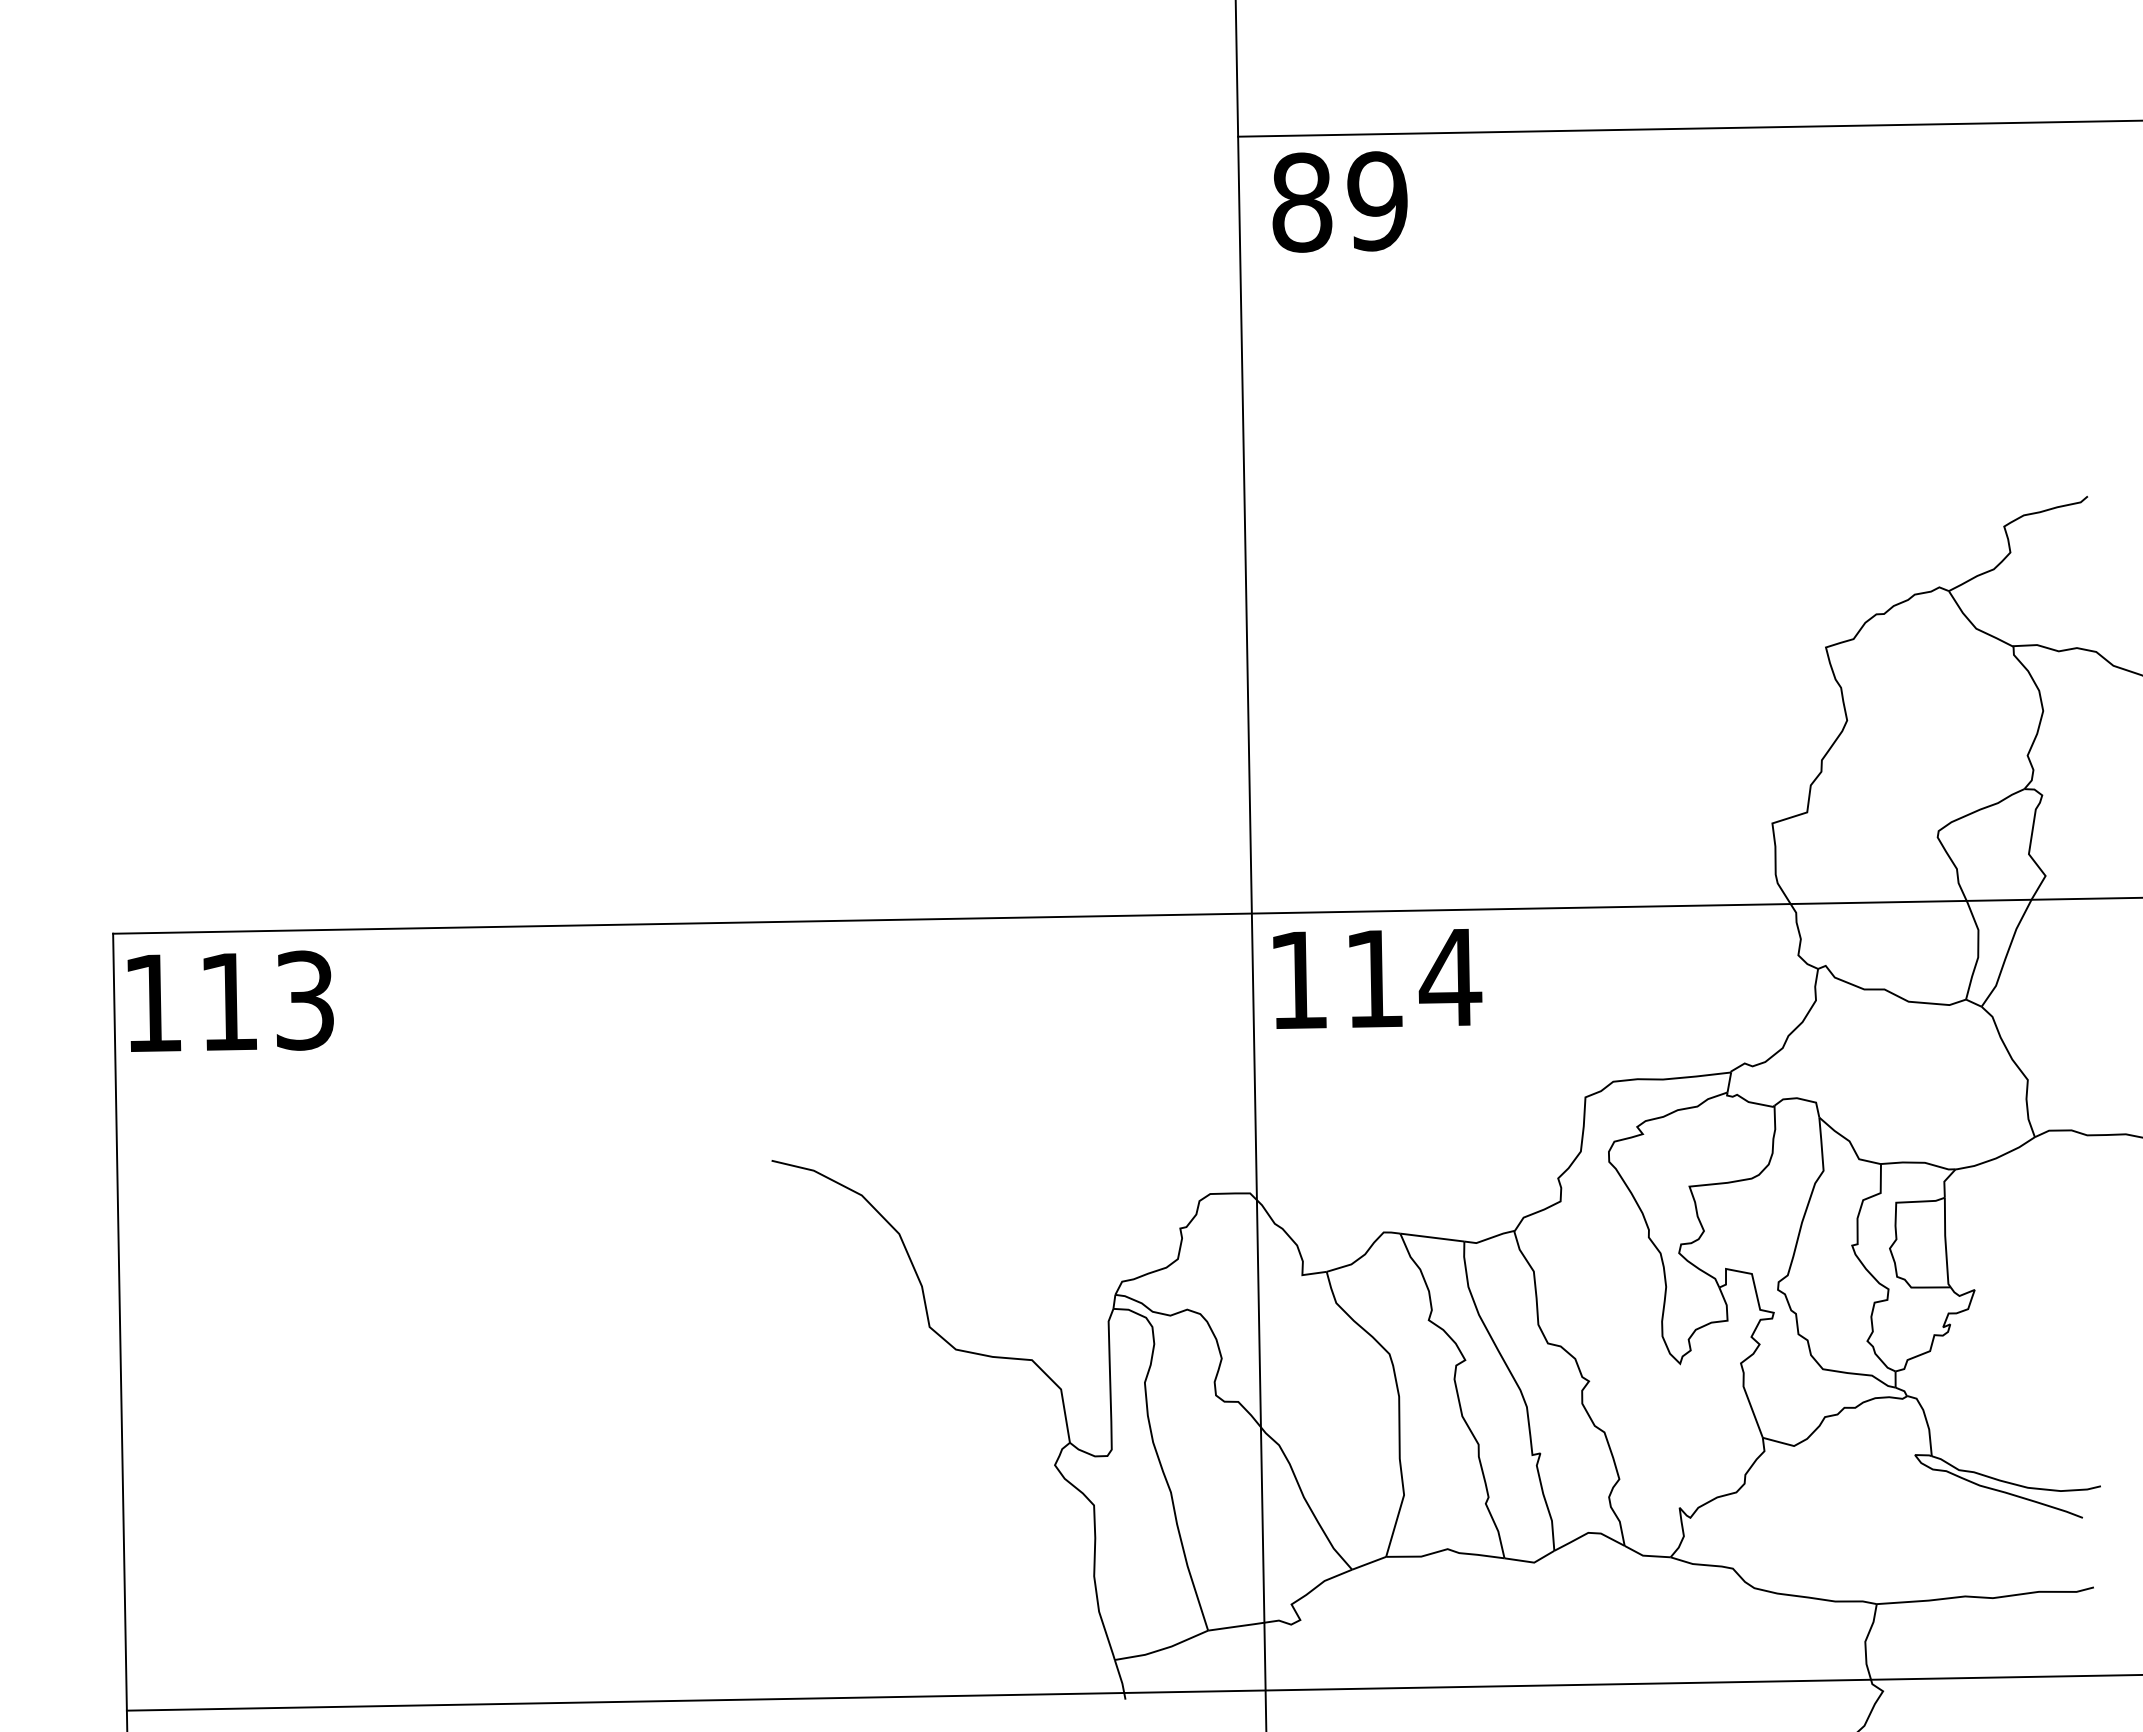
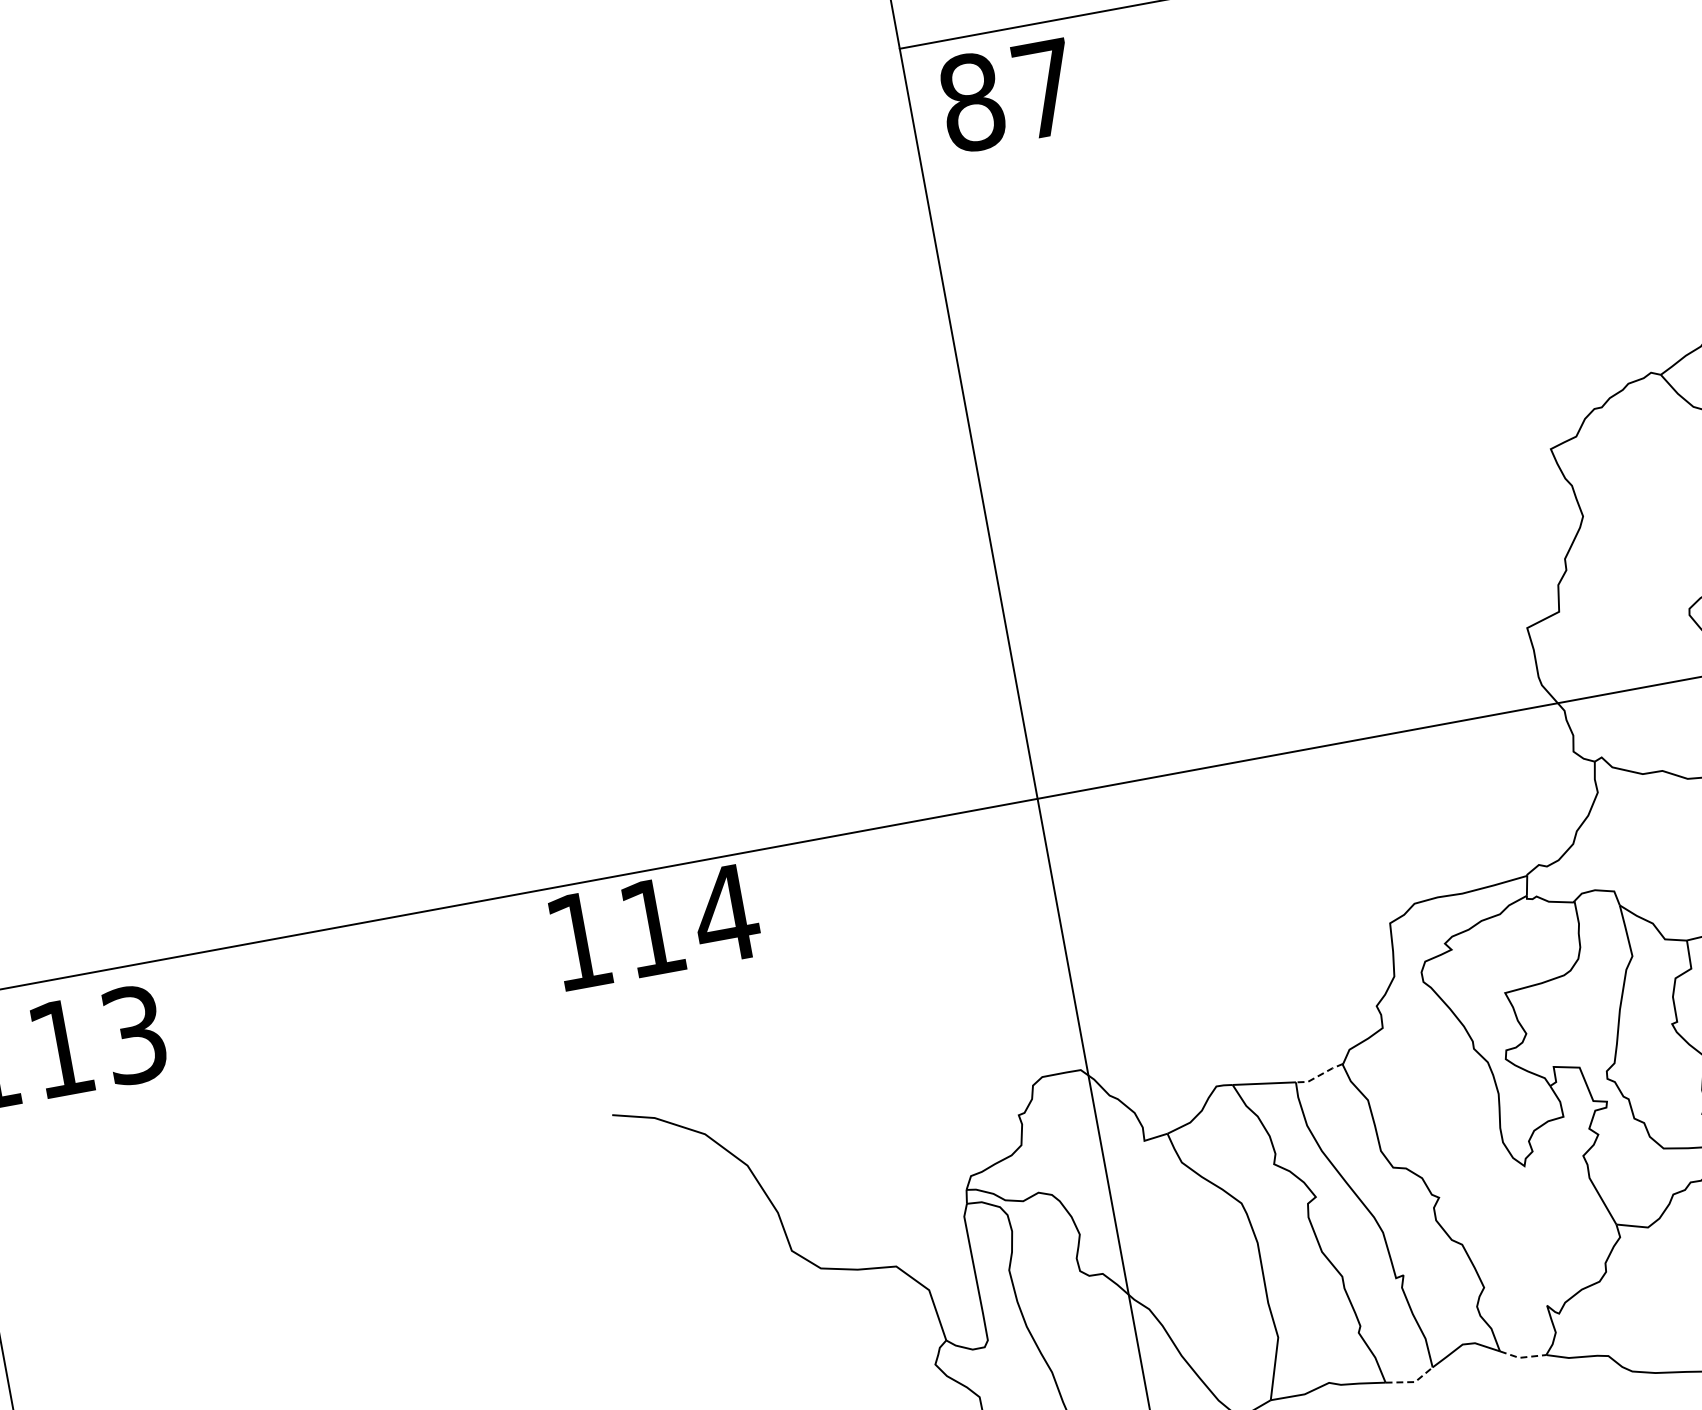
text: (1377, 201) -> (1045, 89), 89 -> 87
text: (1377, 978) -> (655, 926), moved
line: (1489, 1238) -> (1319, 1075), solid -> dashed
line: (1645, 1555) -> (1521, 1357), solid -> dashed
line: (1531, 1562) -> (1412, 1382), solid -> dashed

